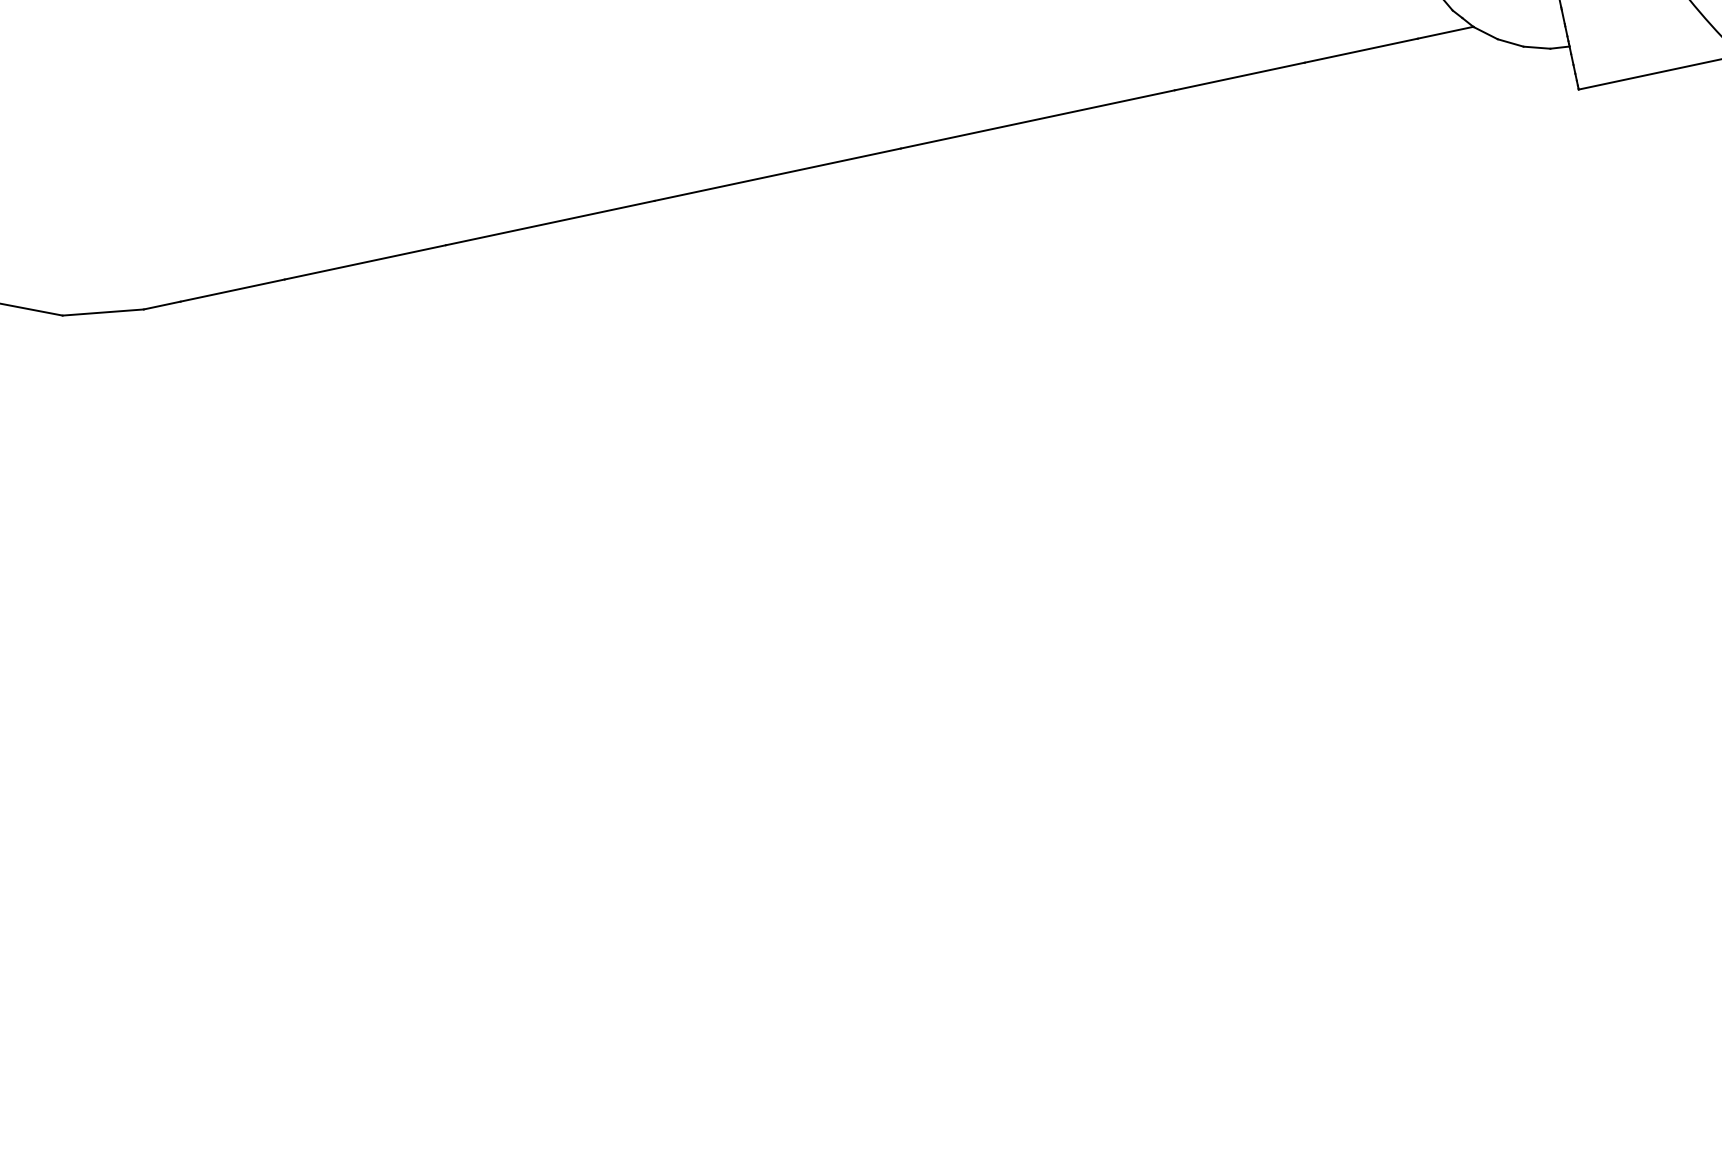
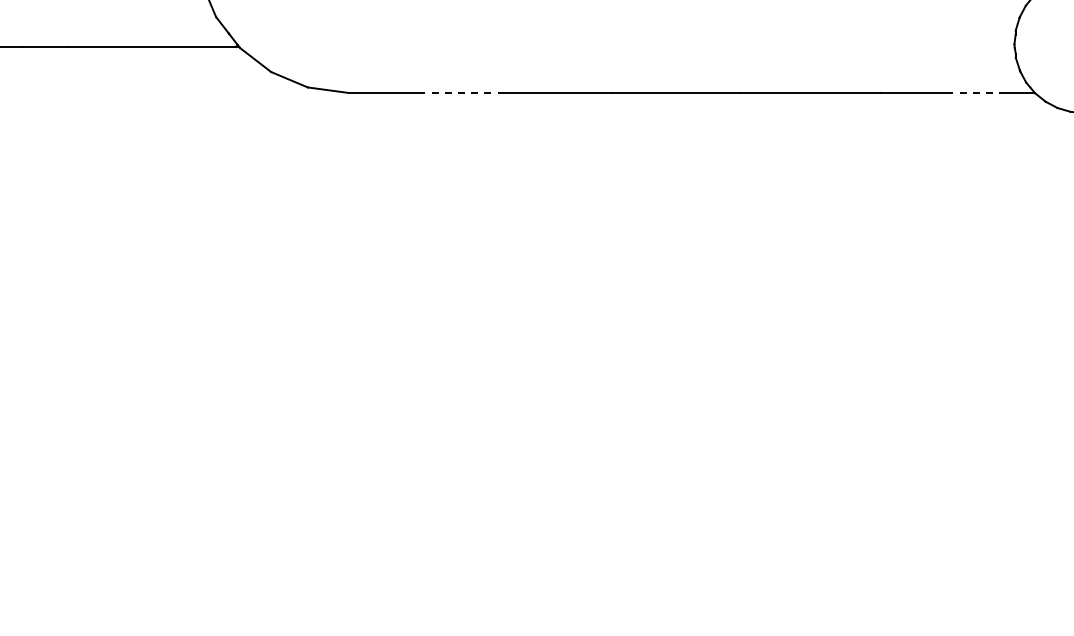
line: (1360, 49) -> (976, 92), solid -> dashed
line: (364, 261) -> (462, 92), solid -> dashed

